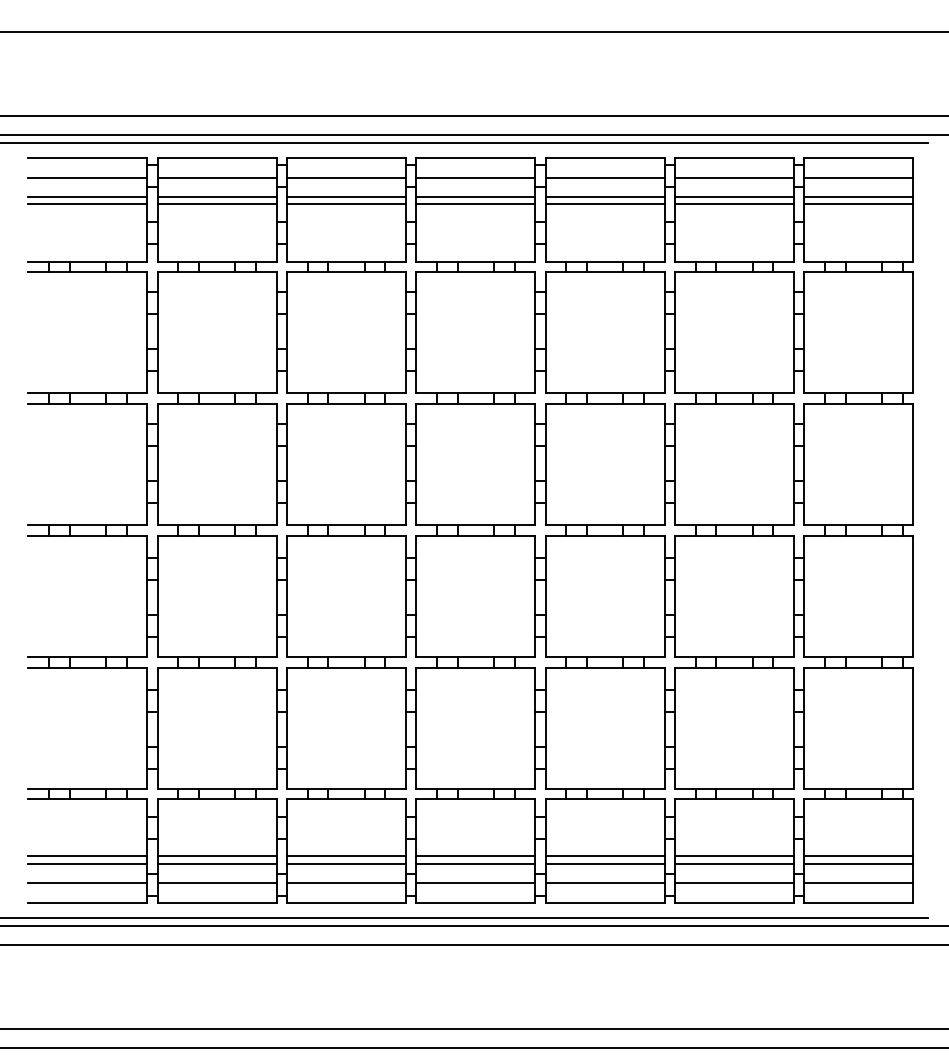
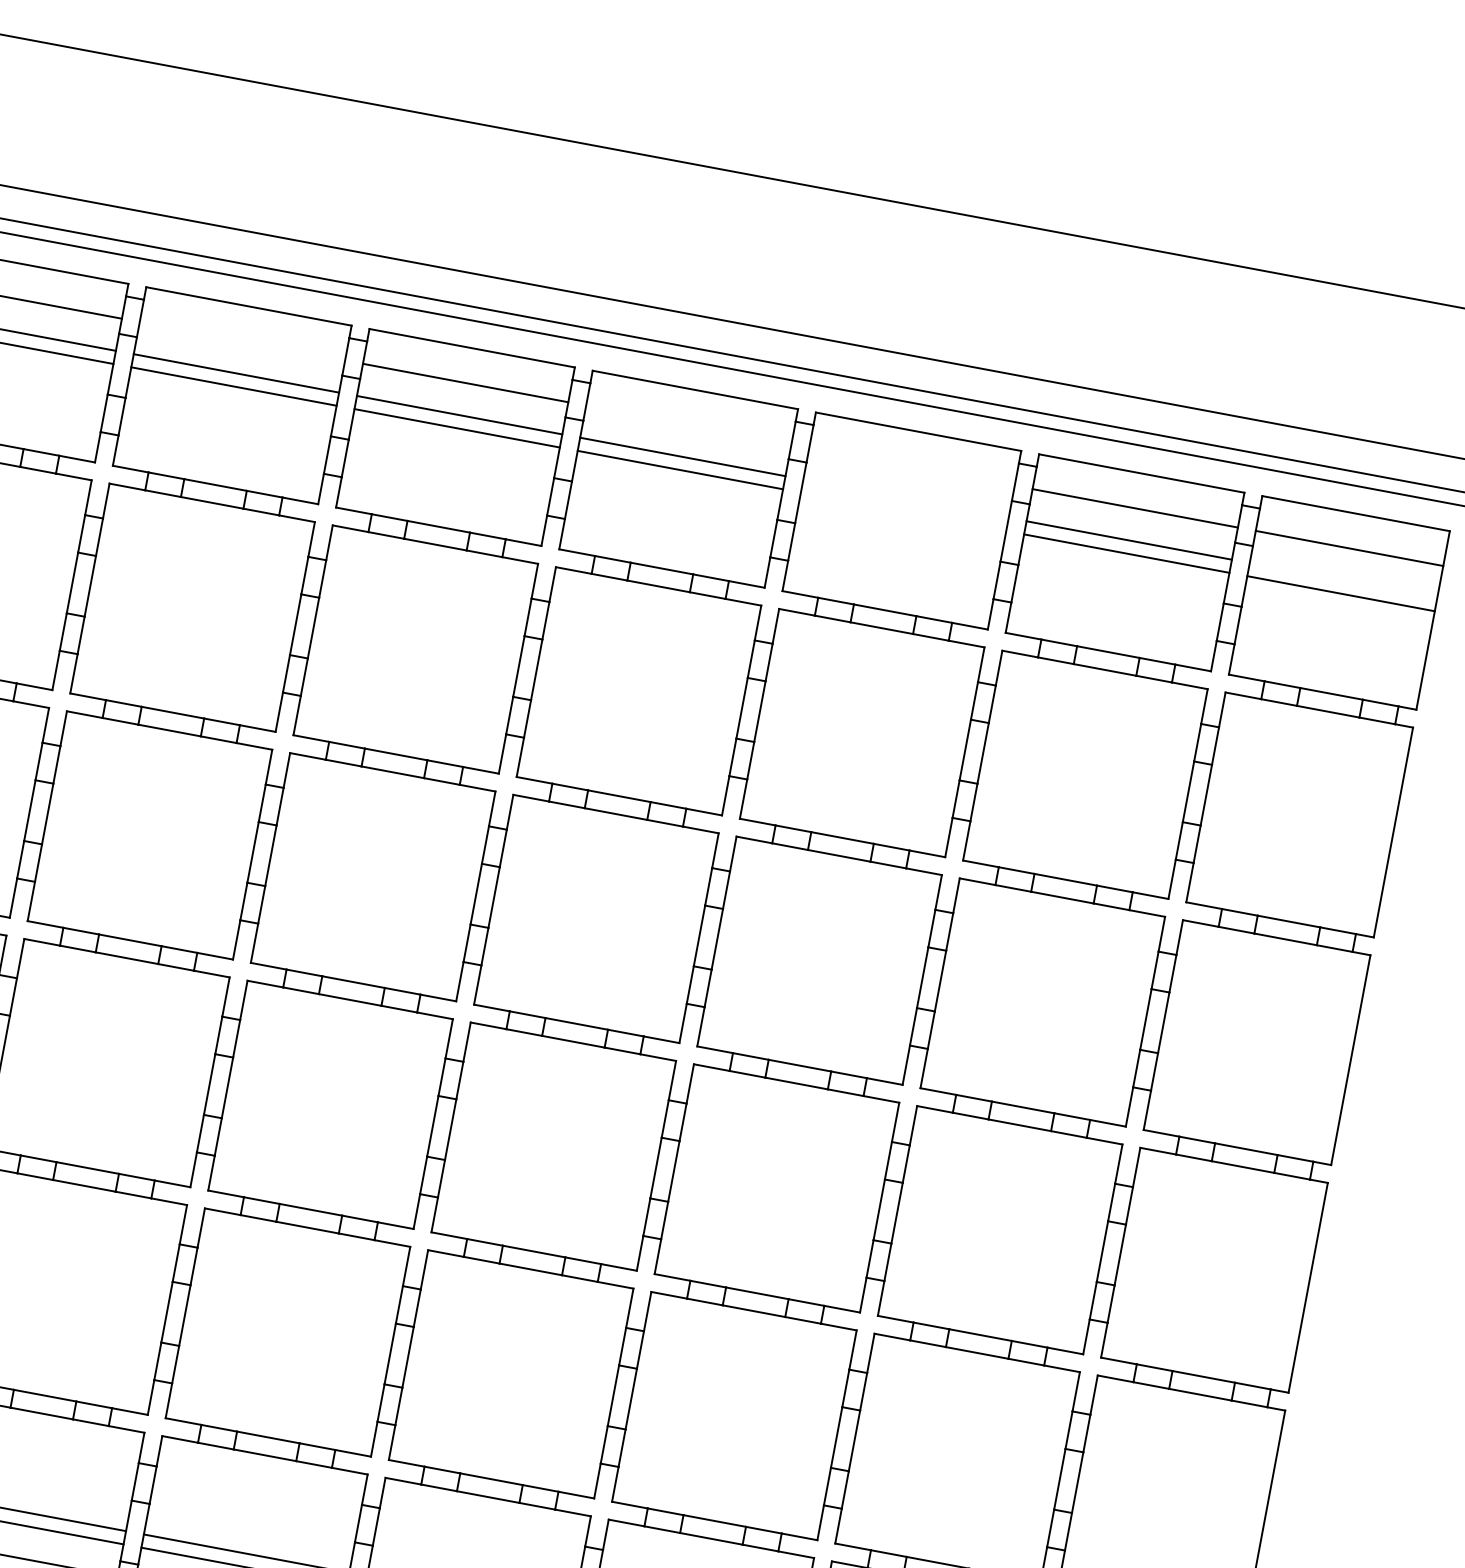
line: (216, 178) -> (241, 341), removed
line: (475, 178) -> (688, 425), removed
line: (604, 178) -> (910, 466), removed
line: (604, 196) -> (905, 497), removed
line: (858, 196) -> (1343, 579), removed
line: (604, 204) -> (902, 511), removed

